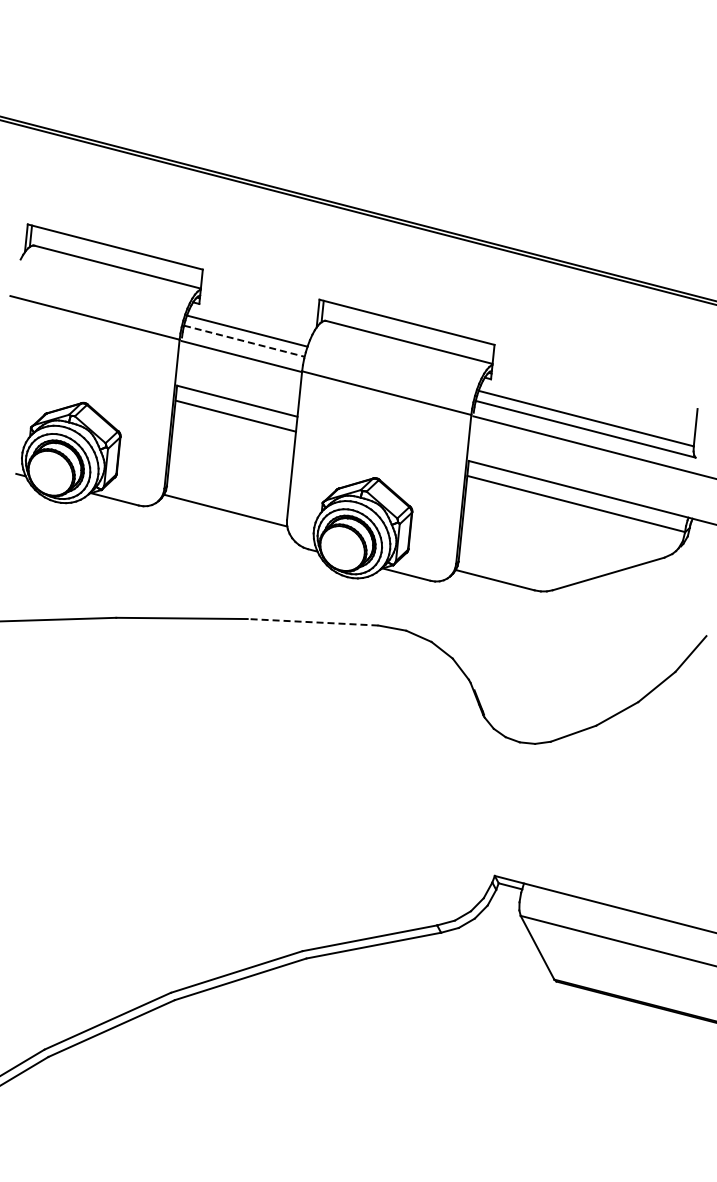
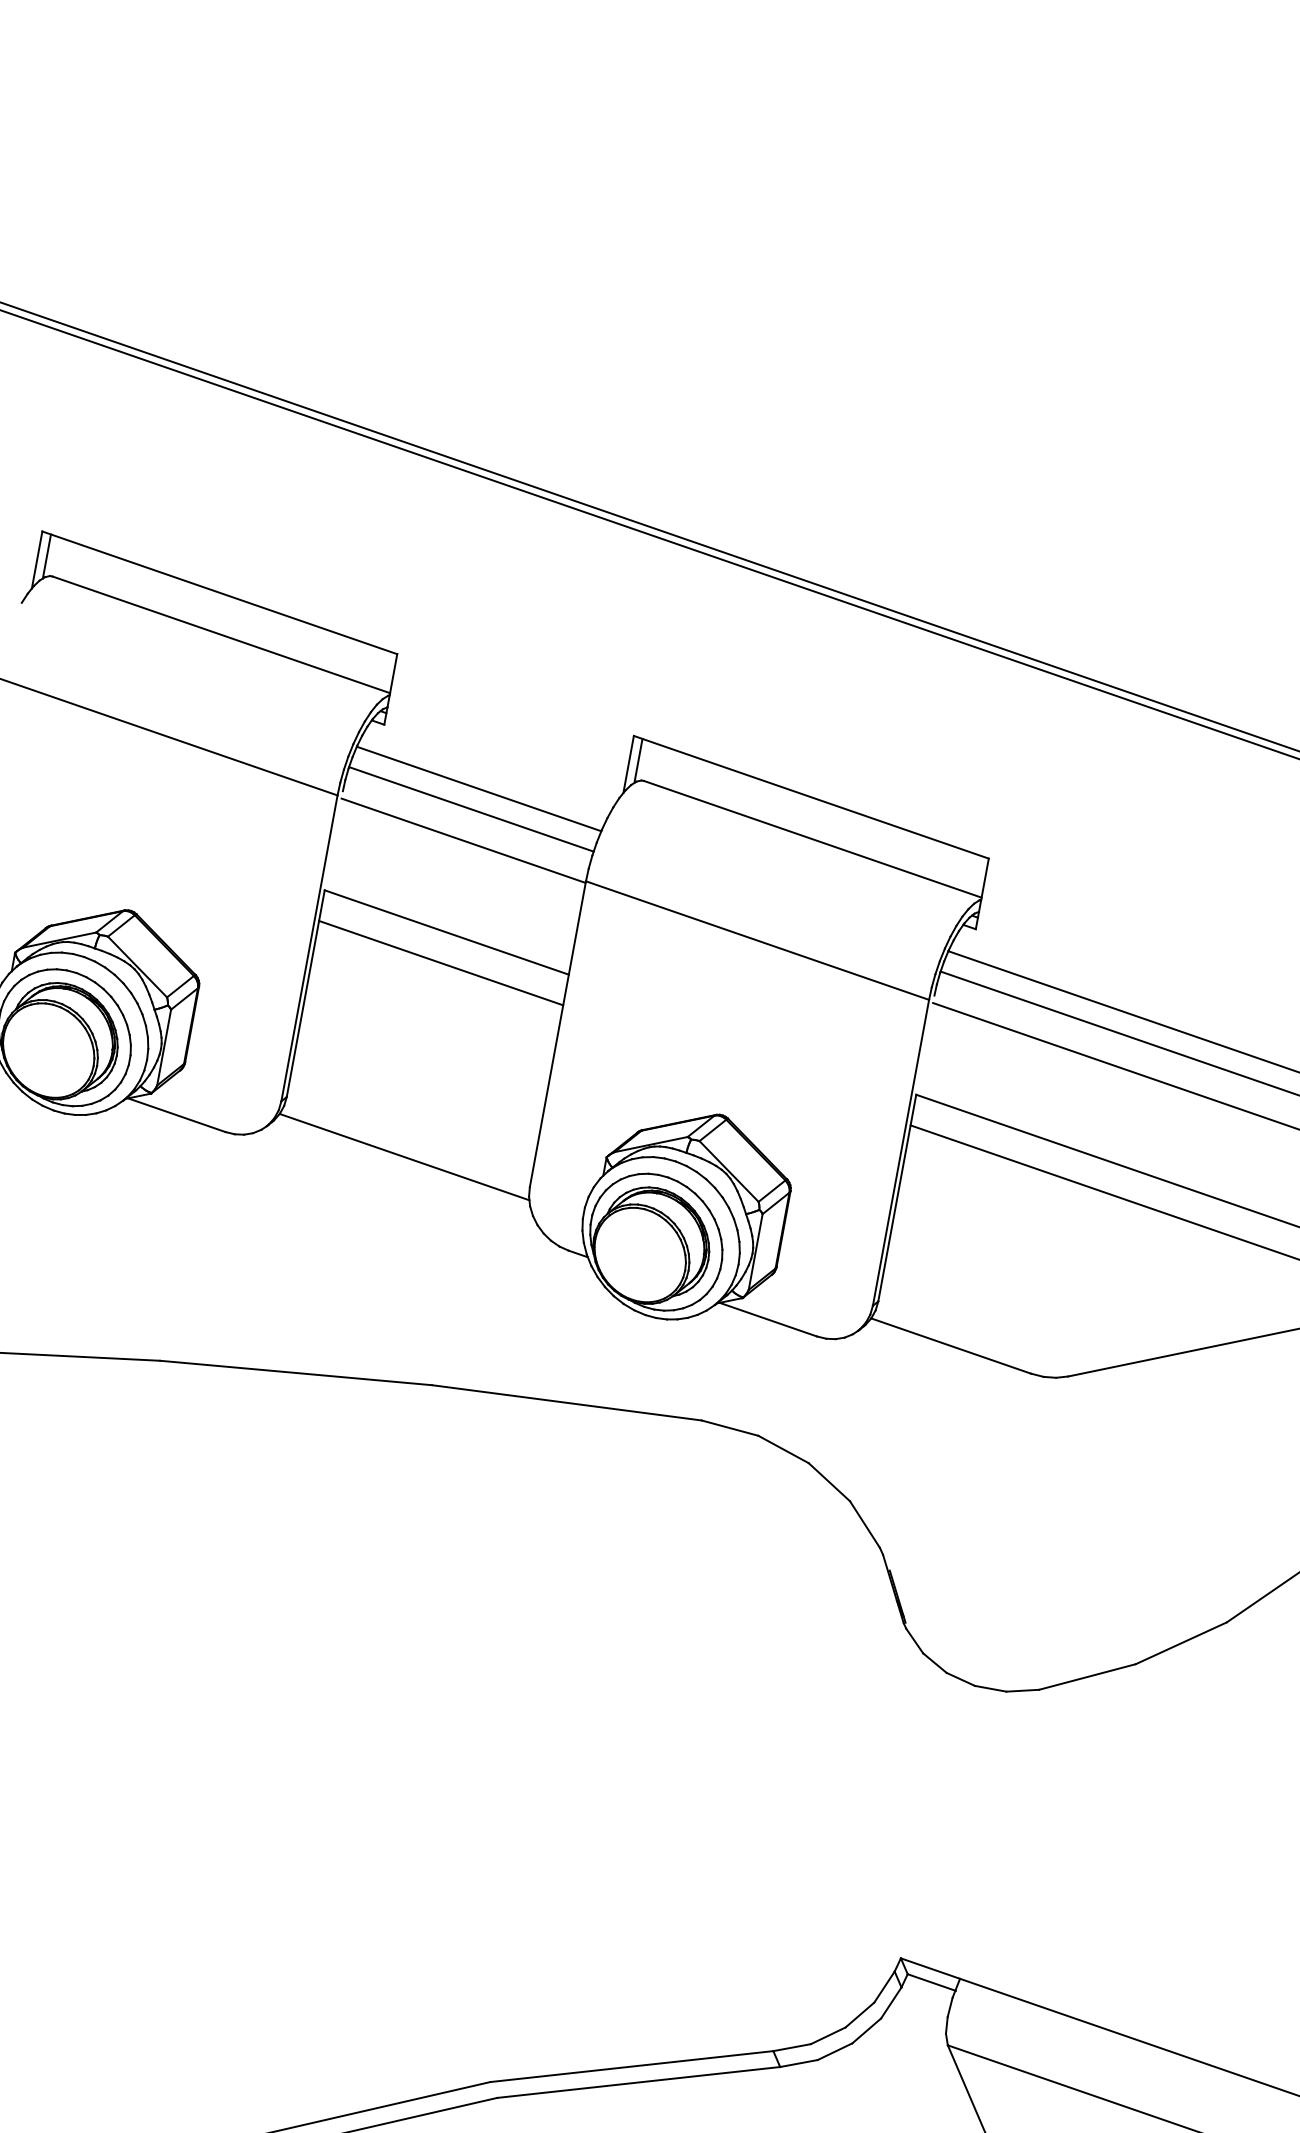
line: (244, 341) -> (471, 809), dashed -> solid
line: (312, 622) -> (565, 1403), dashed -> solid

